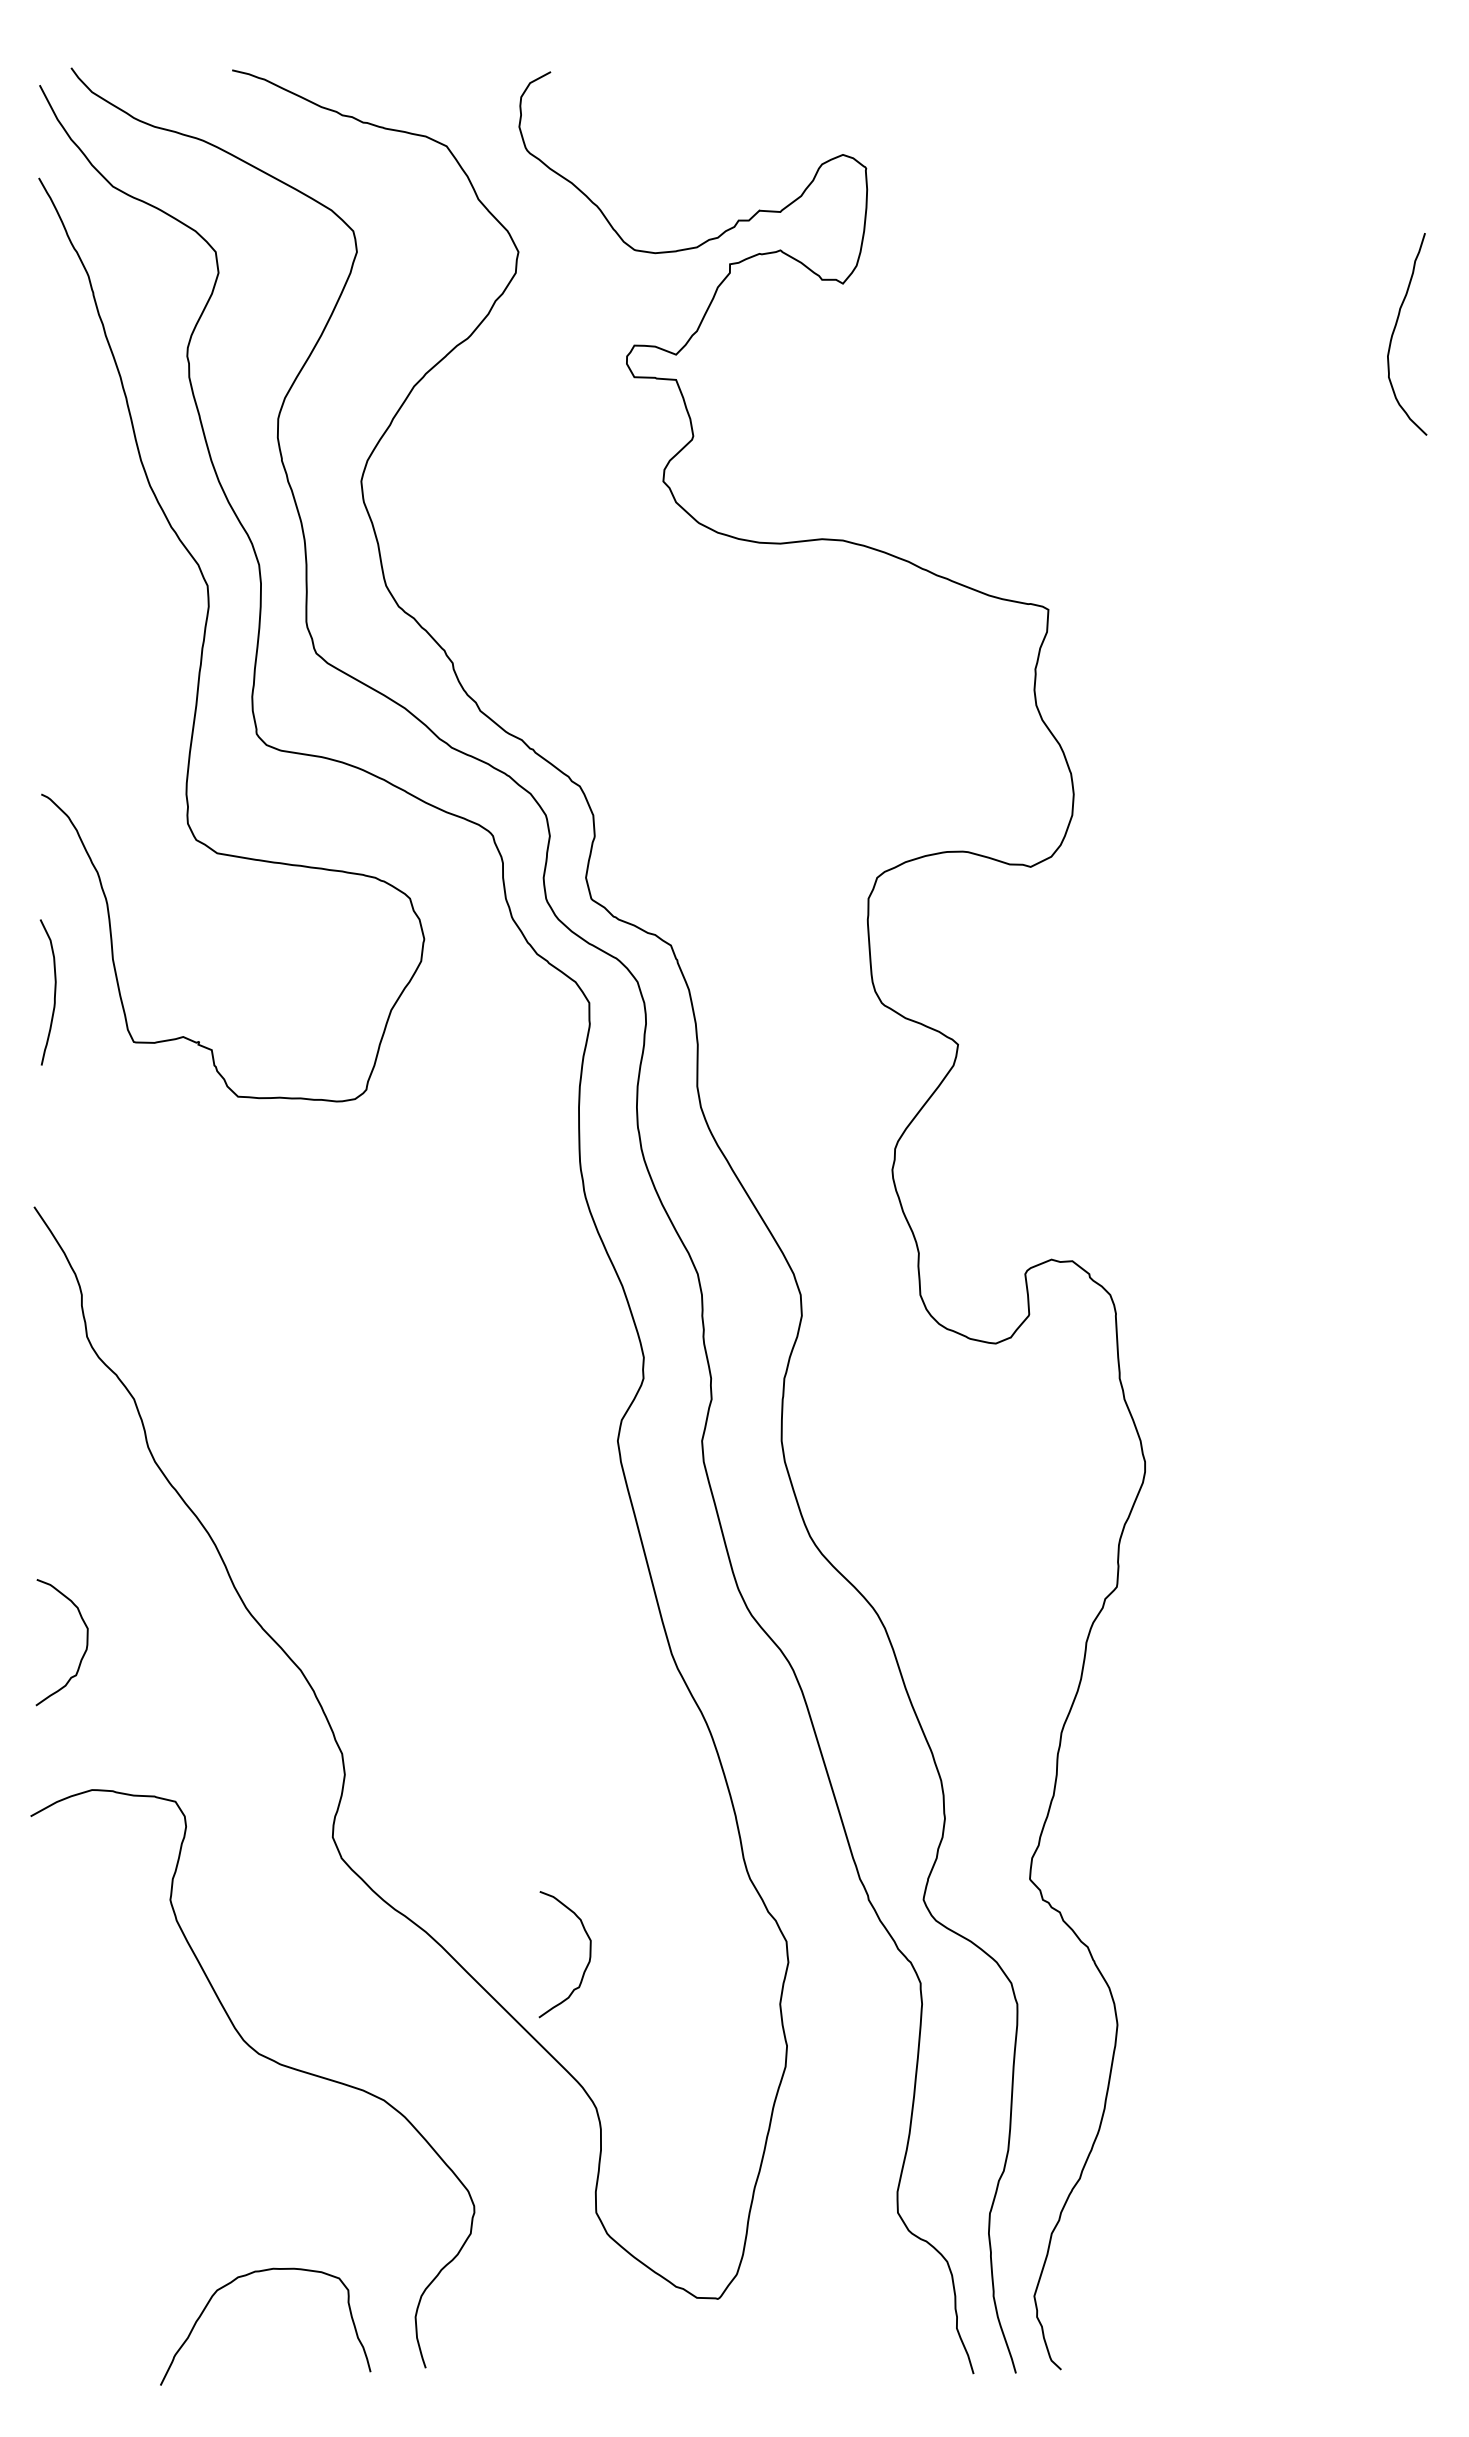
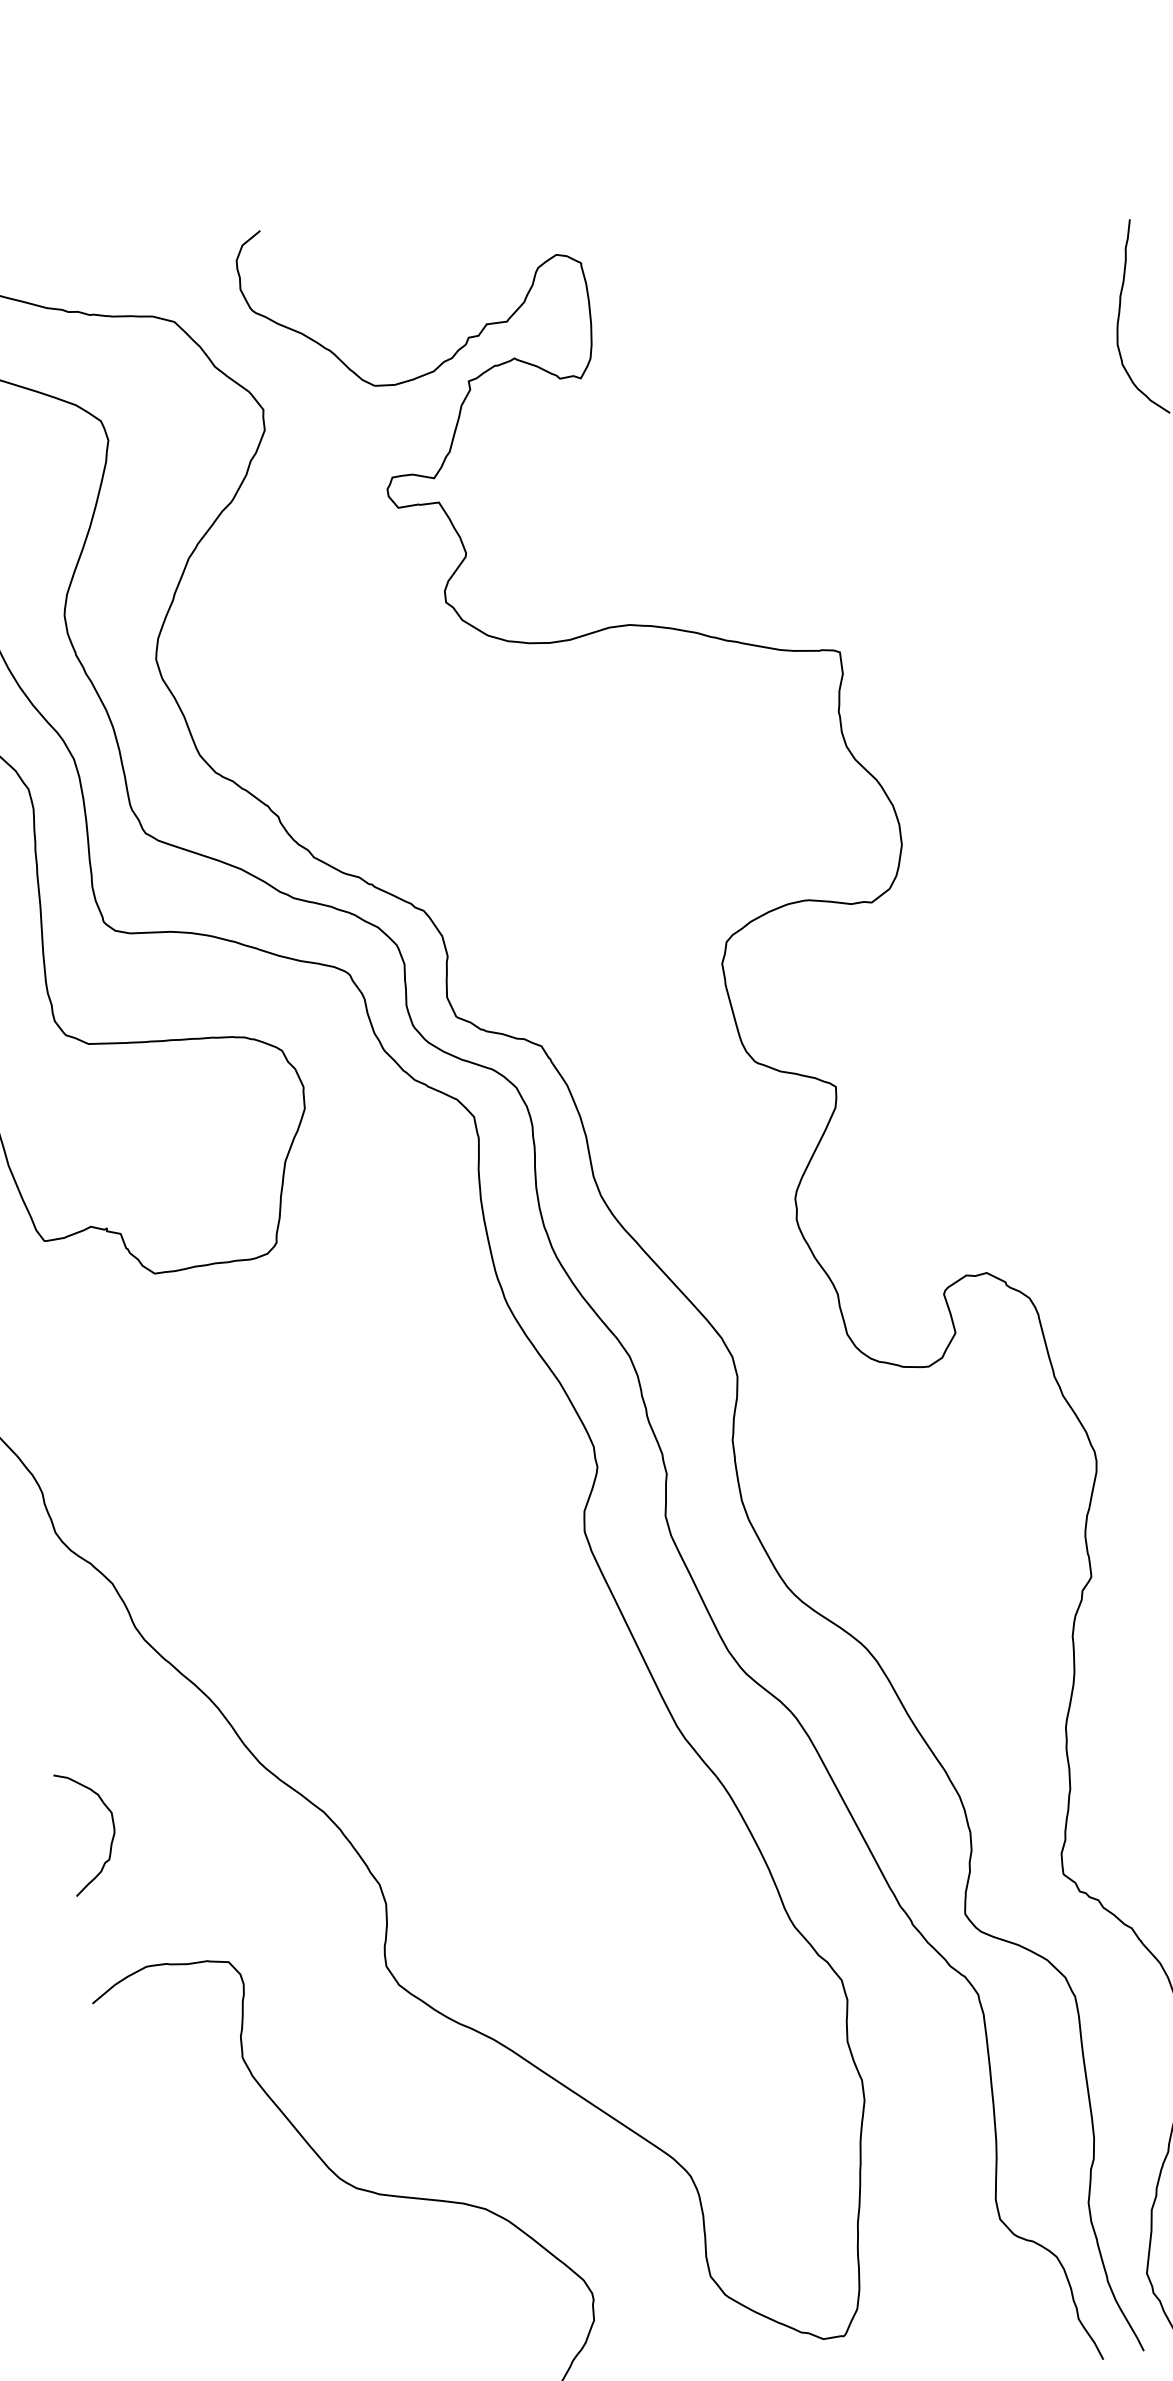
curve: (586, 1965) -> (654, 2041), removed

